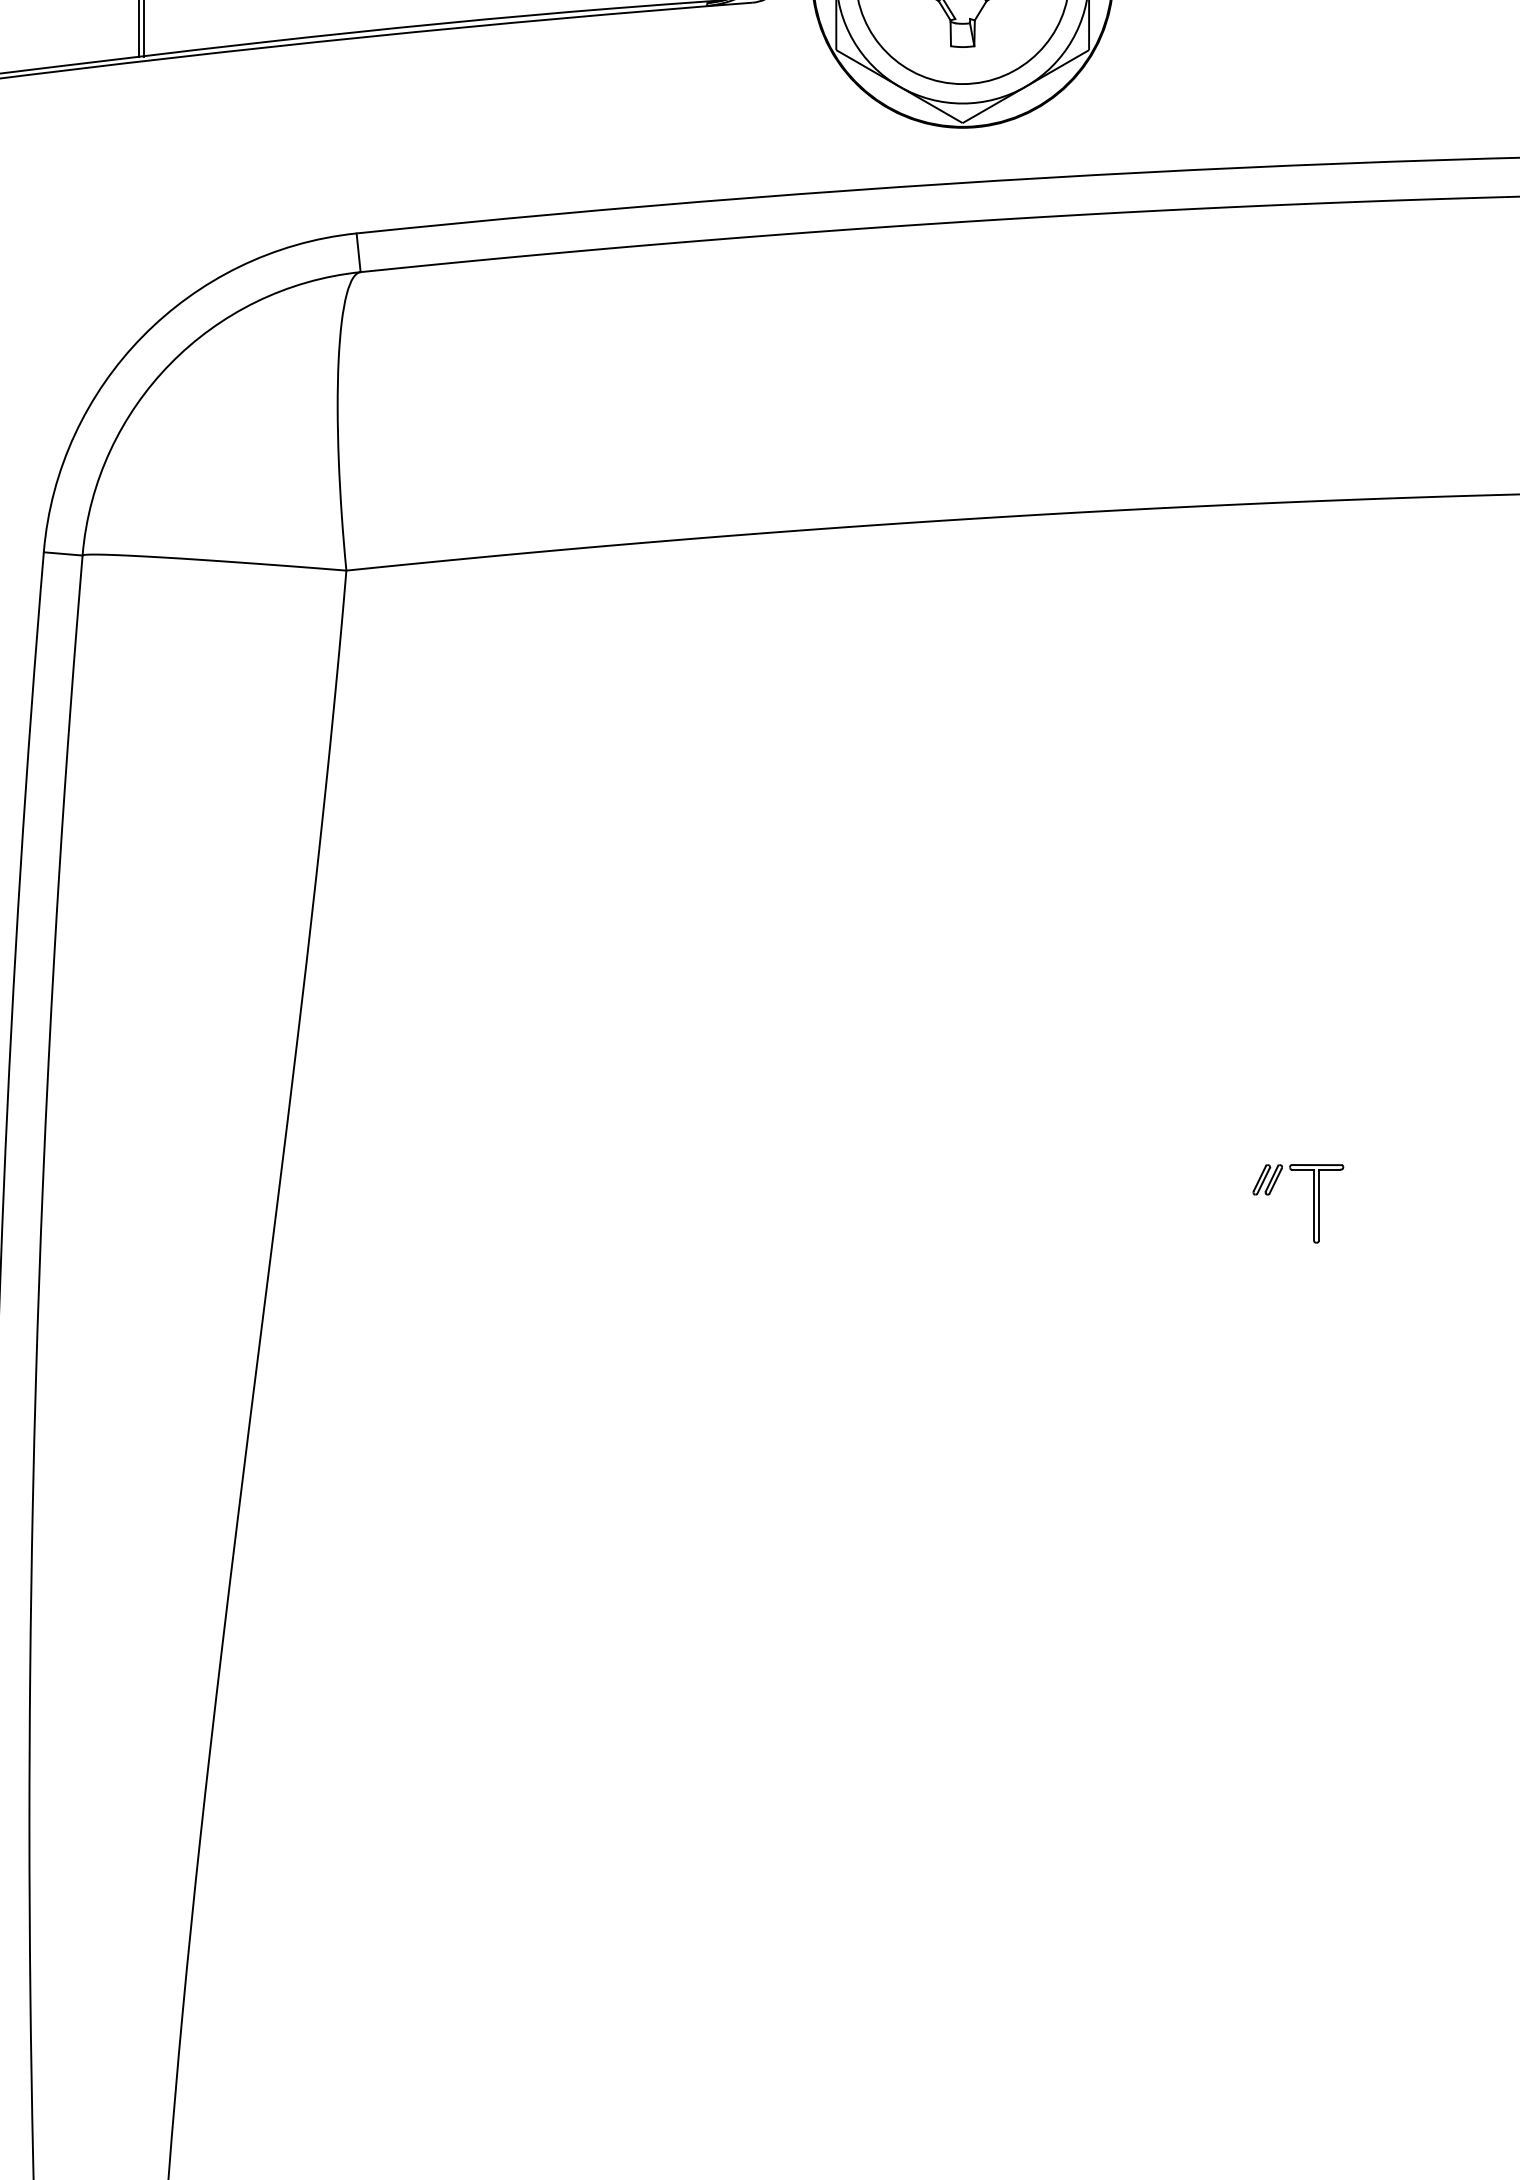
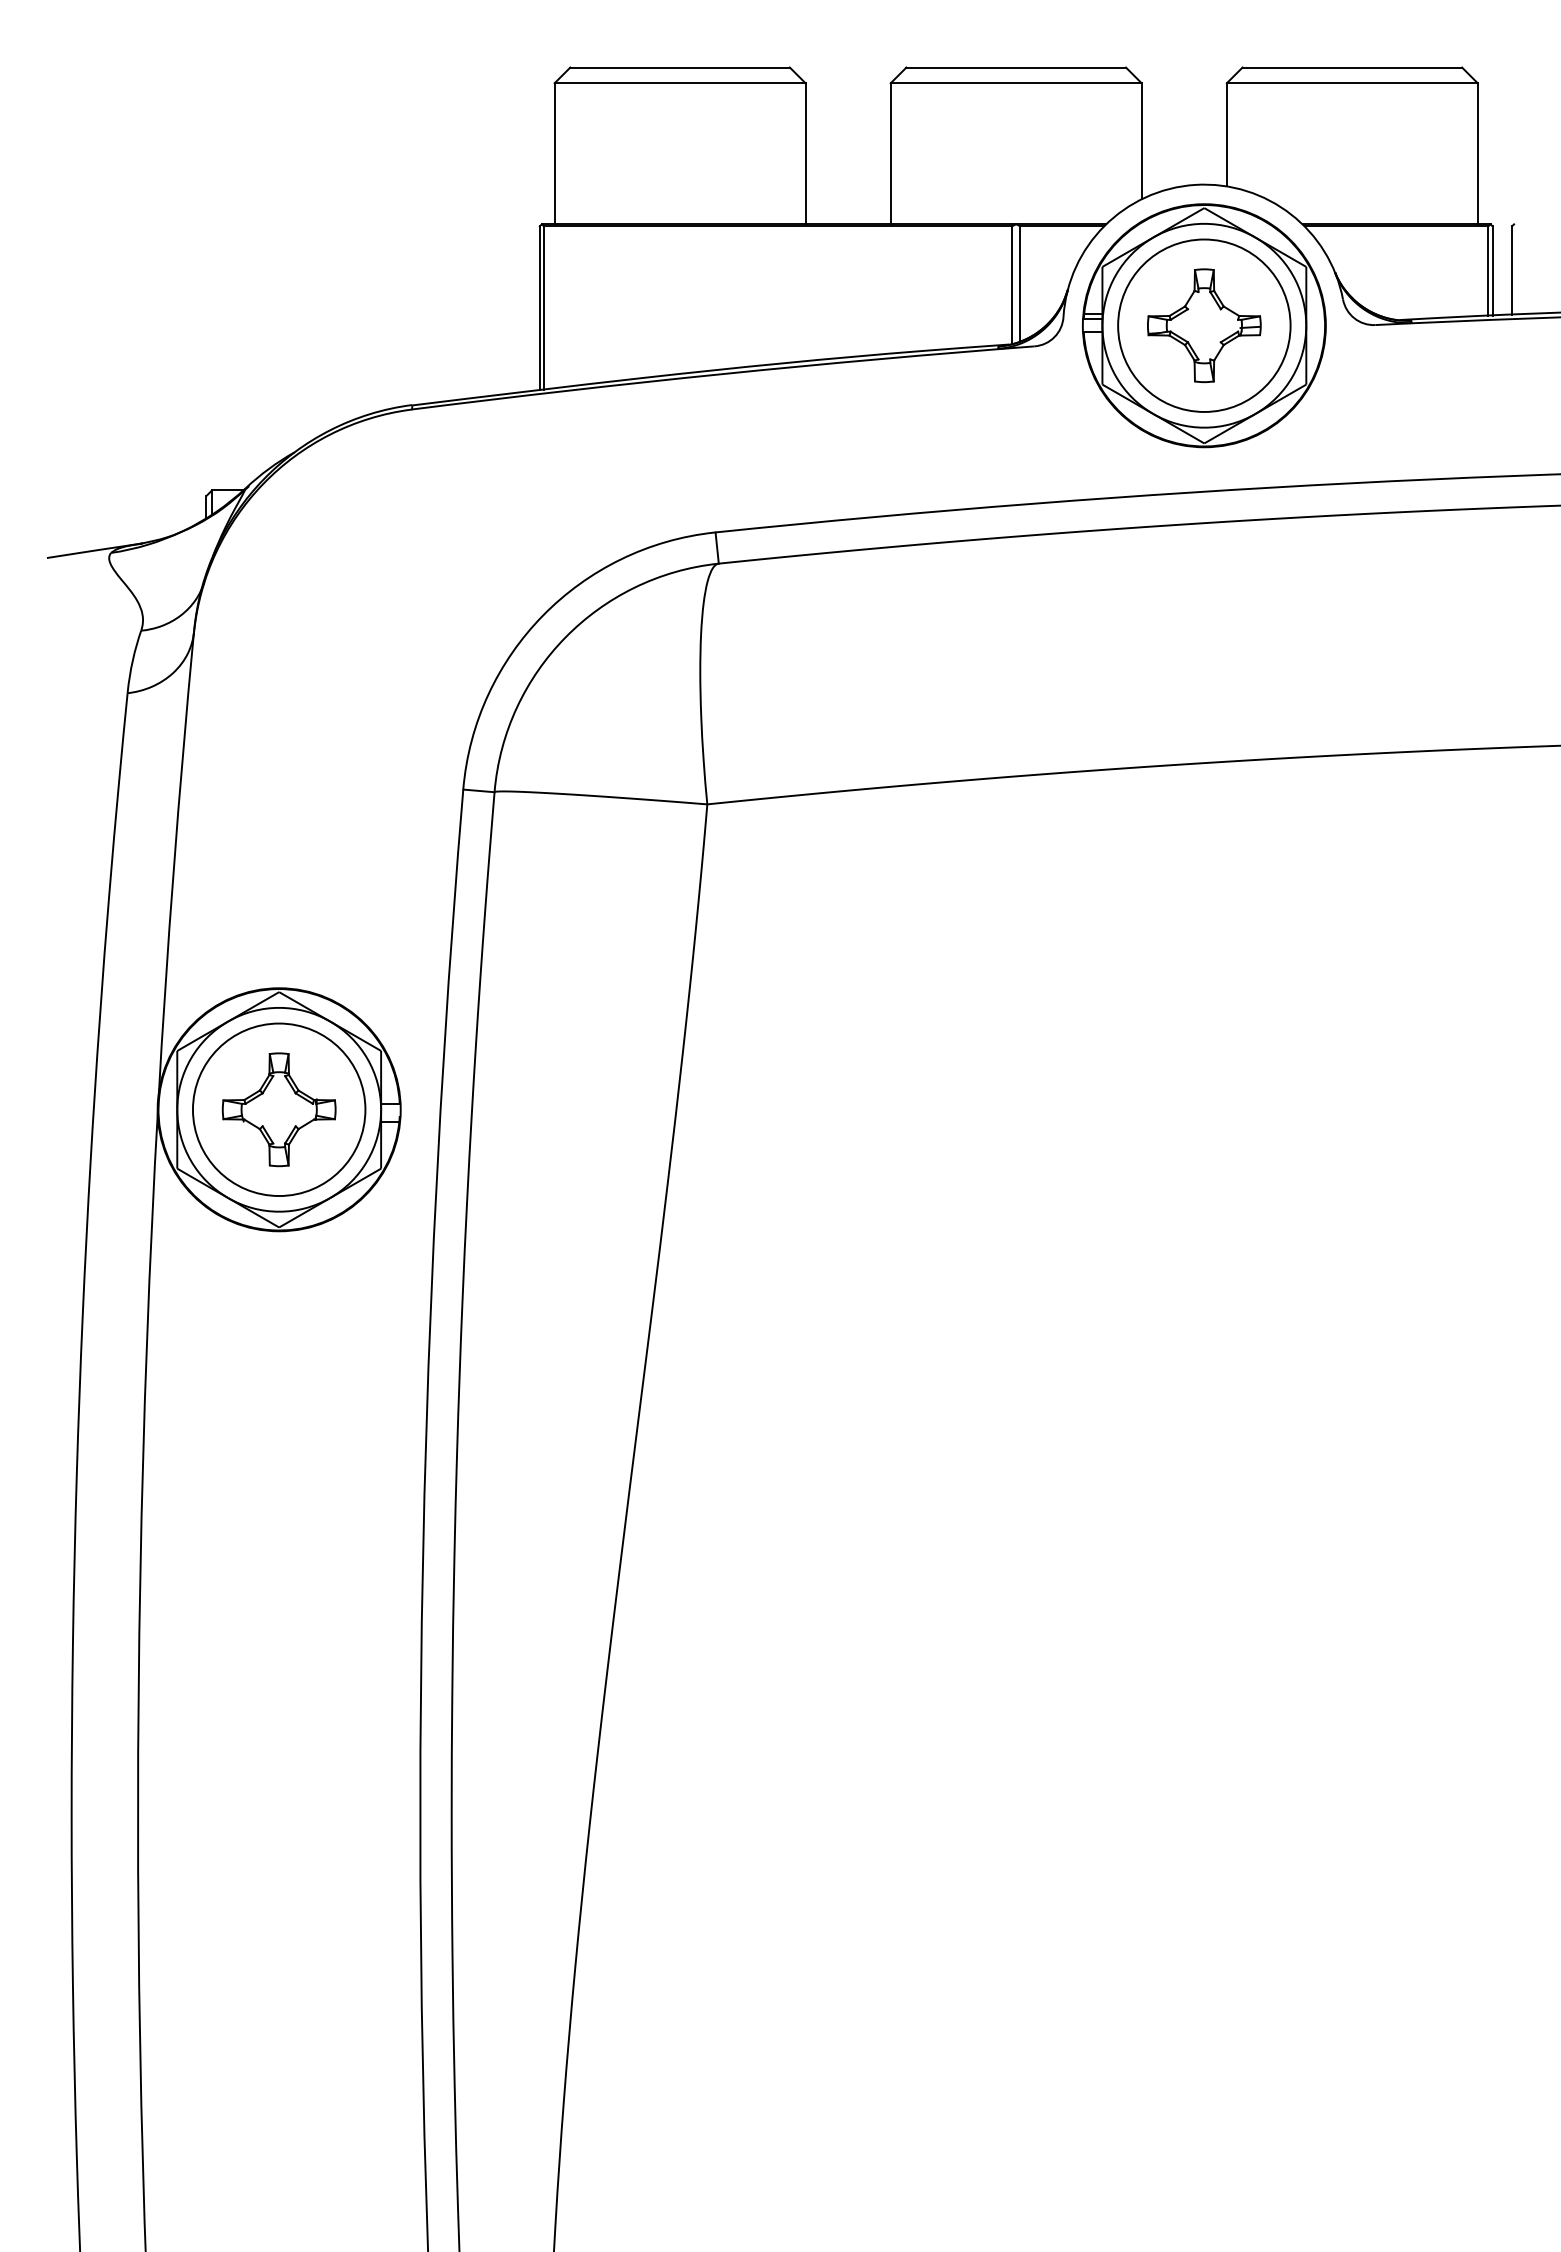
part: (1313, 1203) -> (1487, 1314), removed

